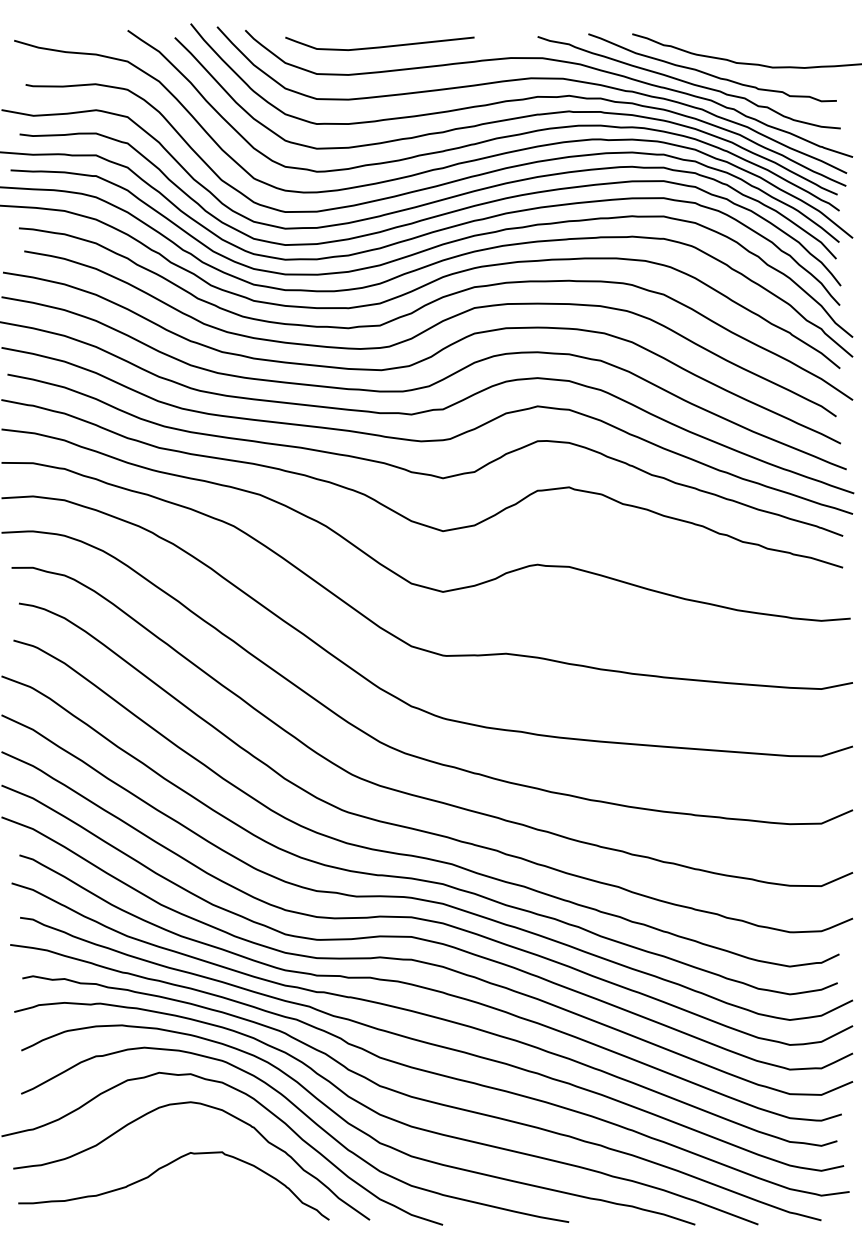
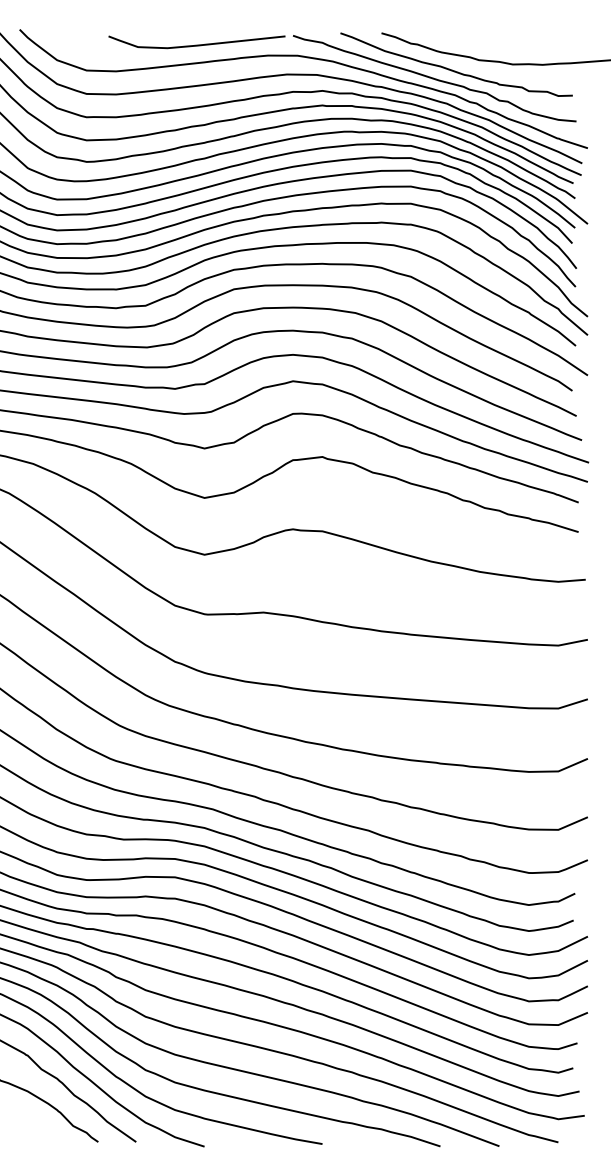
curve: (379, 46) -> (196, 44), moved

